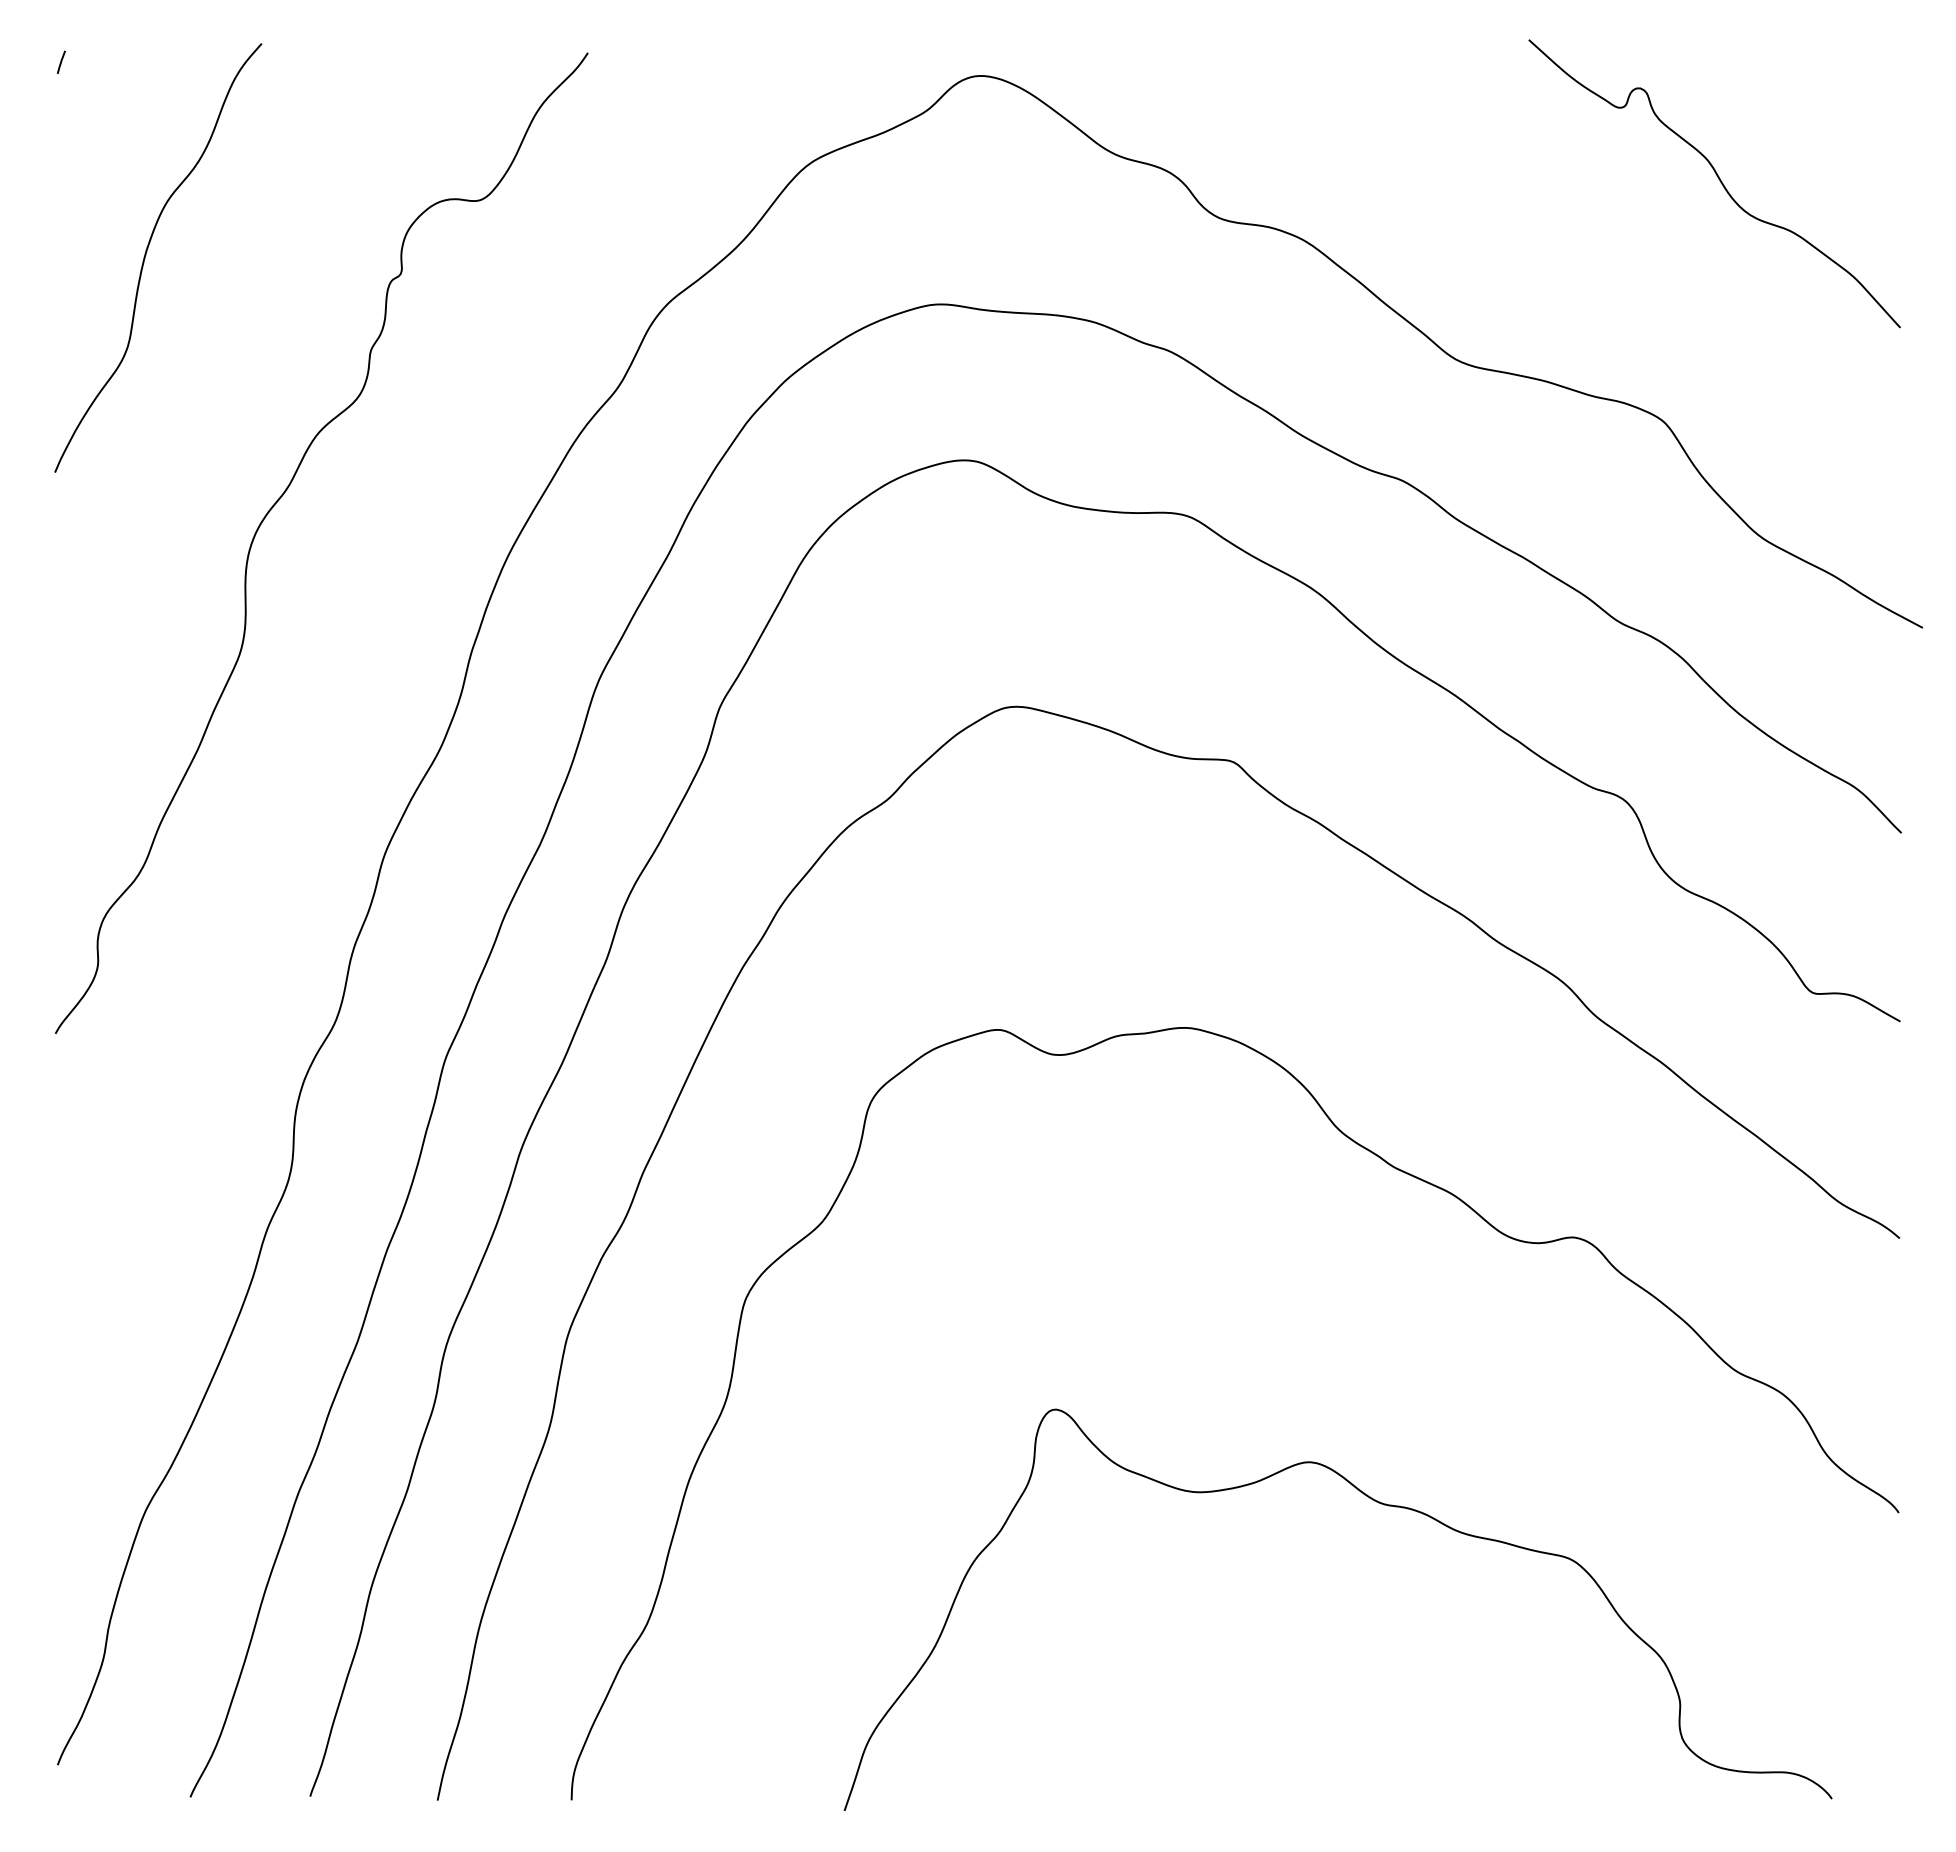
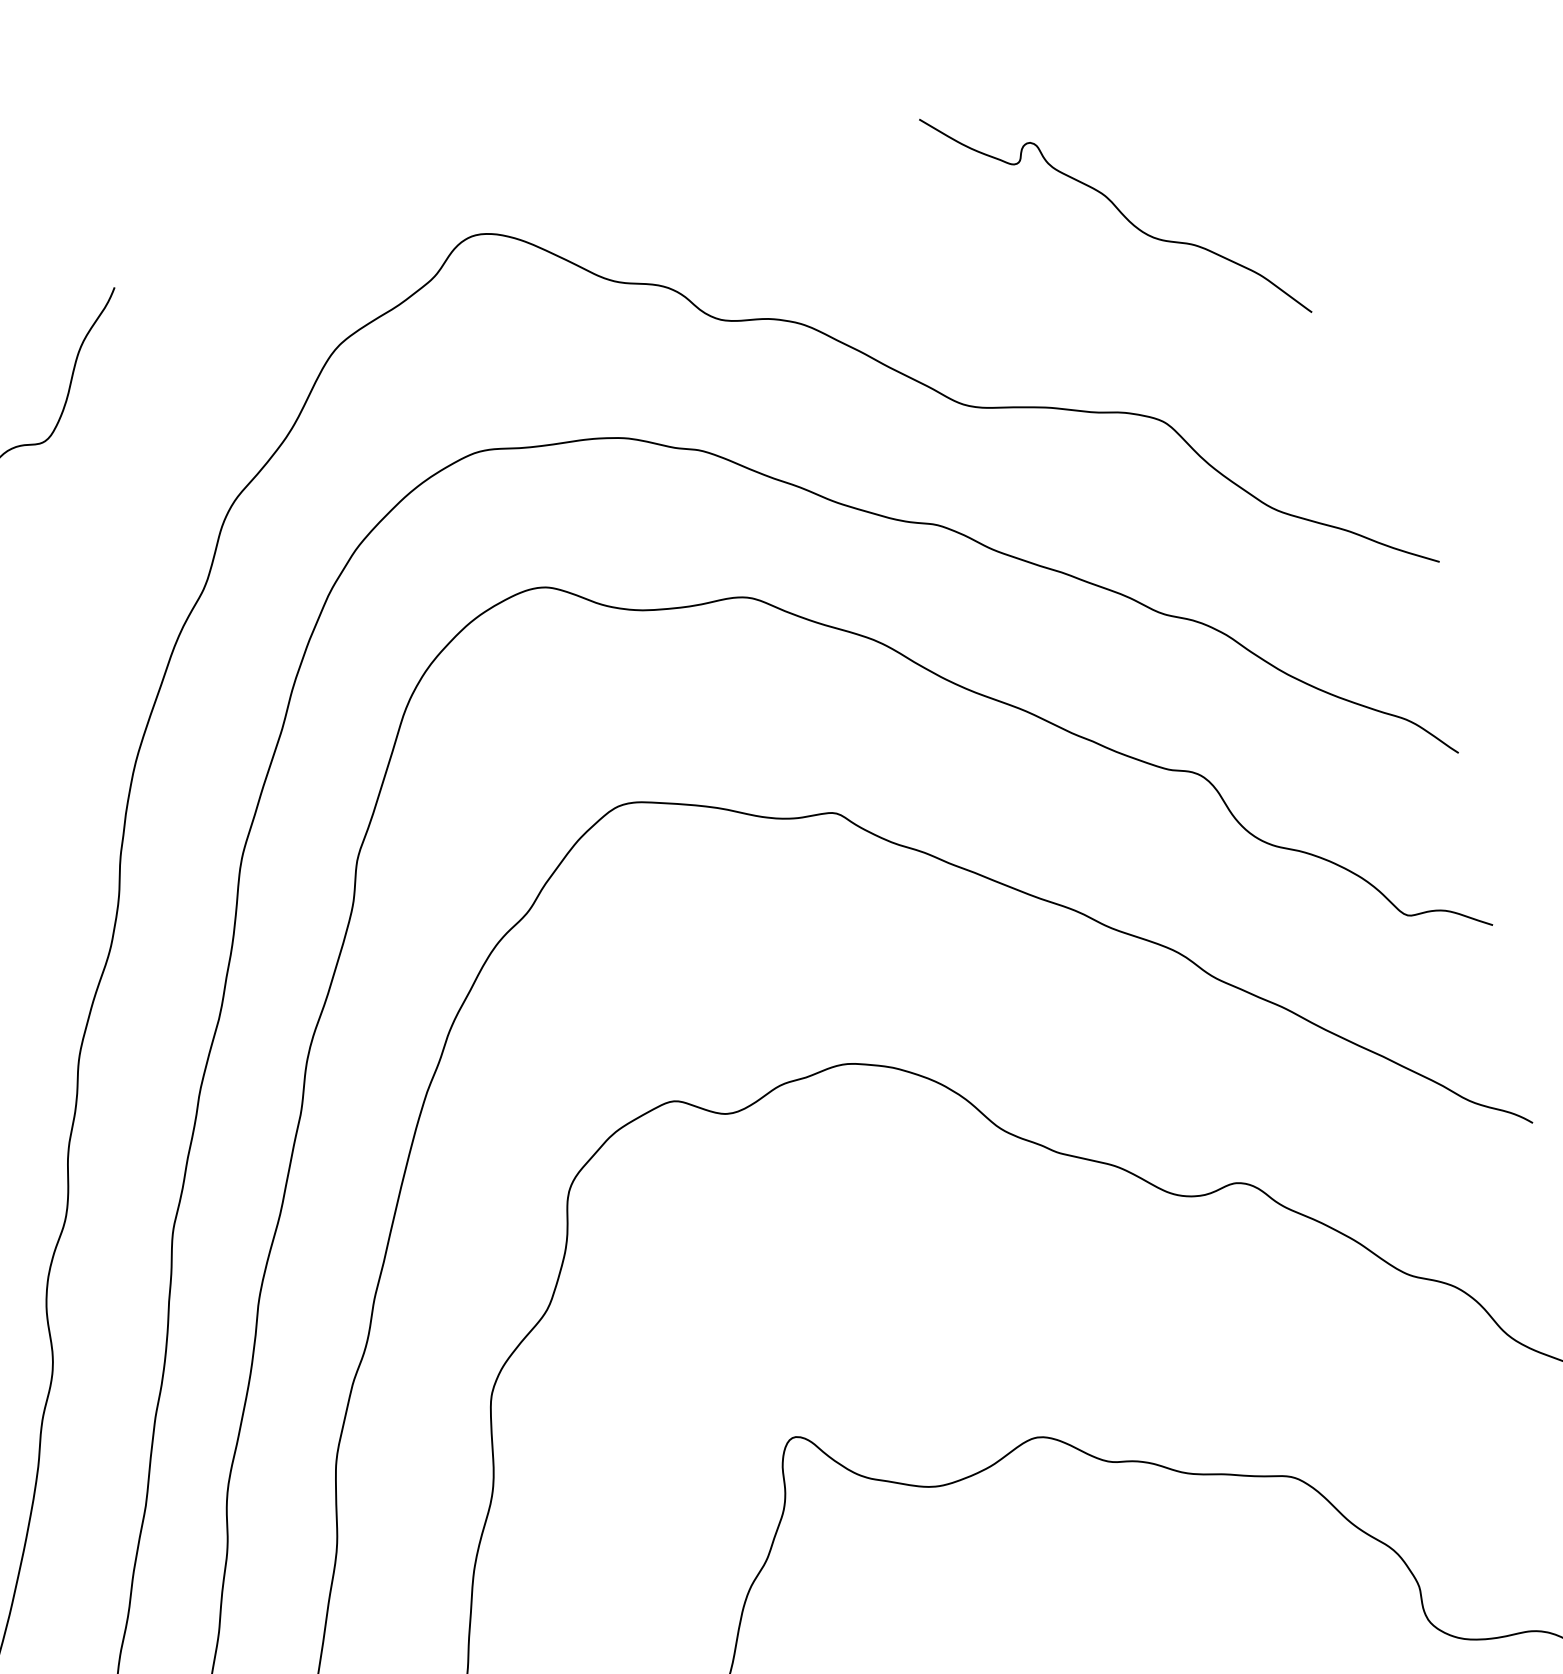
curve: (1719, 181) -> (1119, 212), moved

